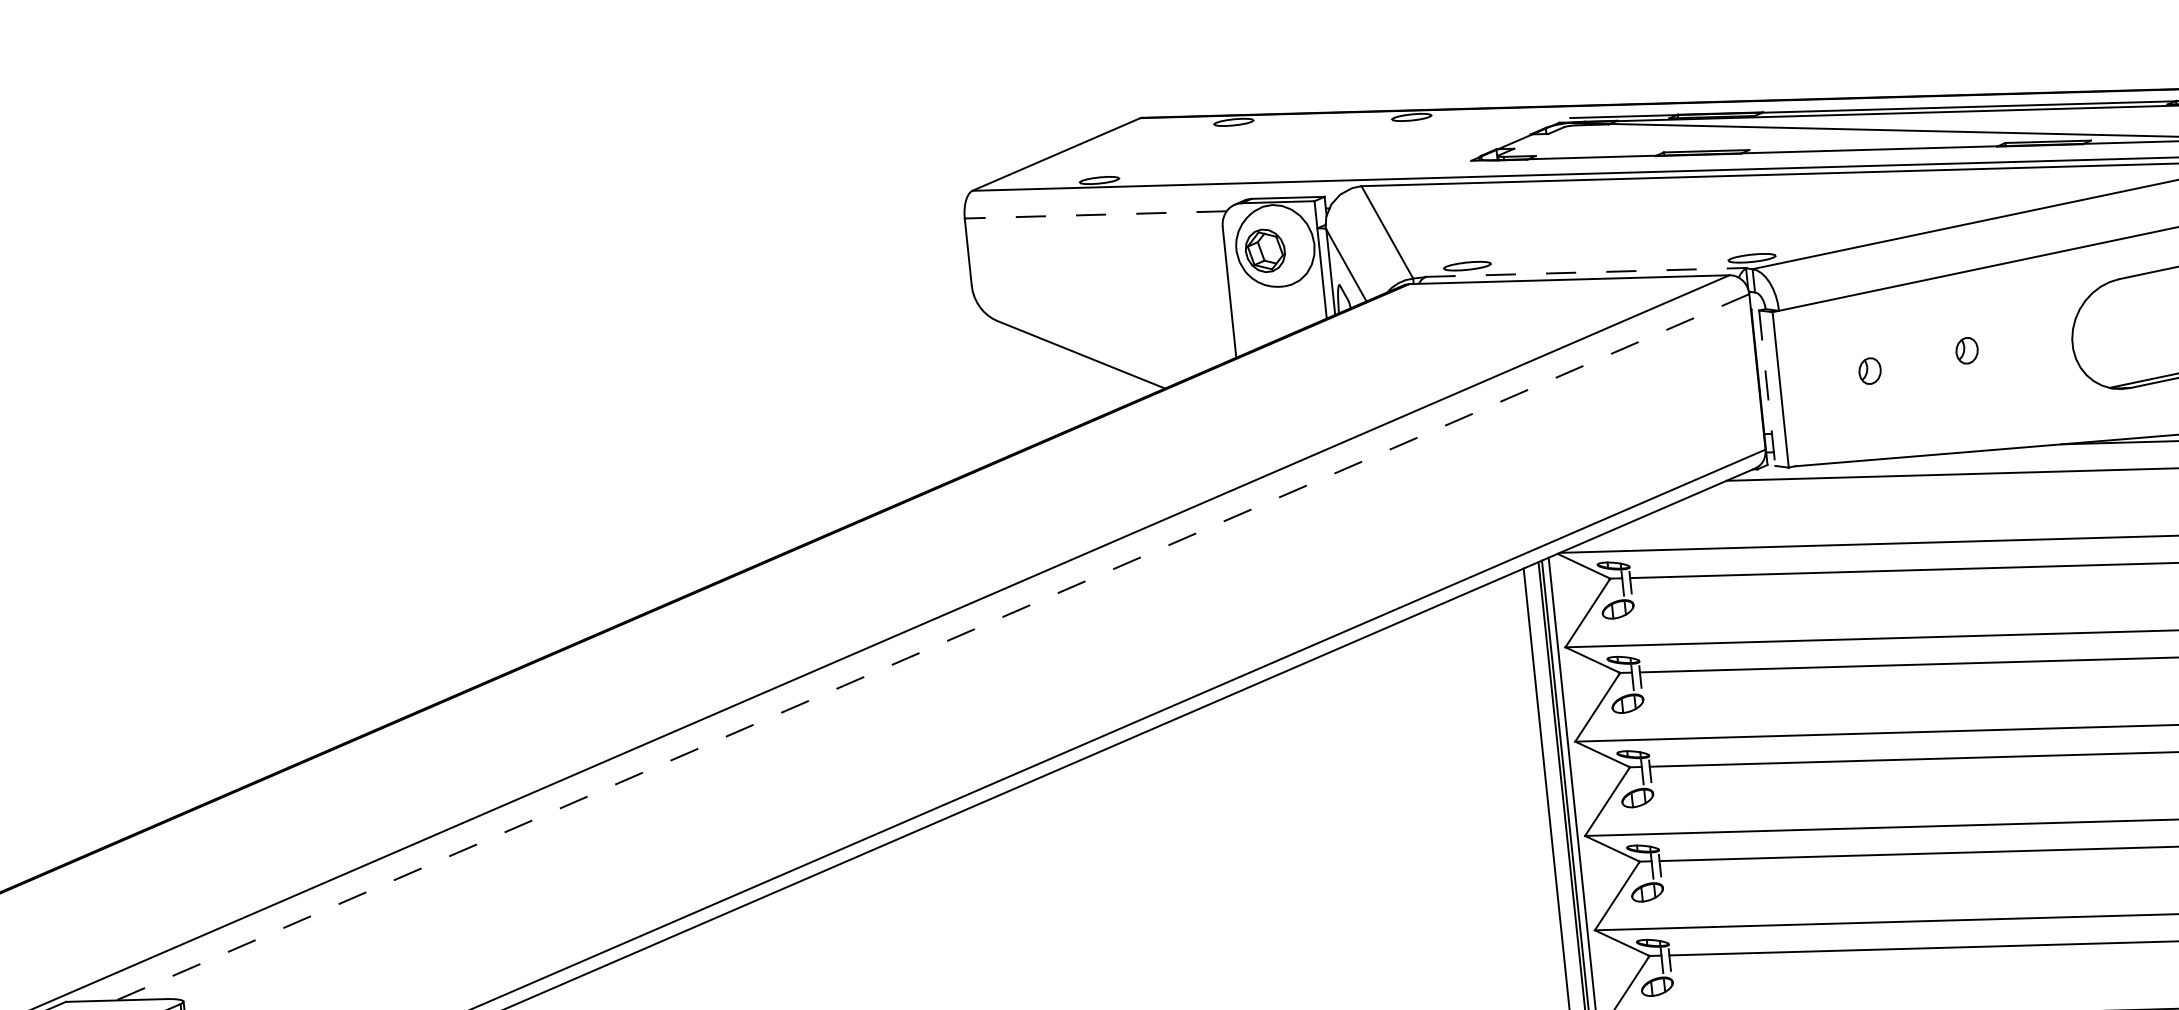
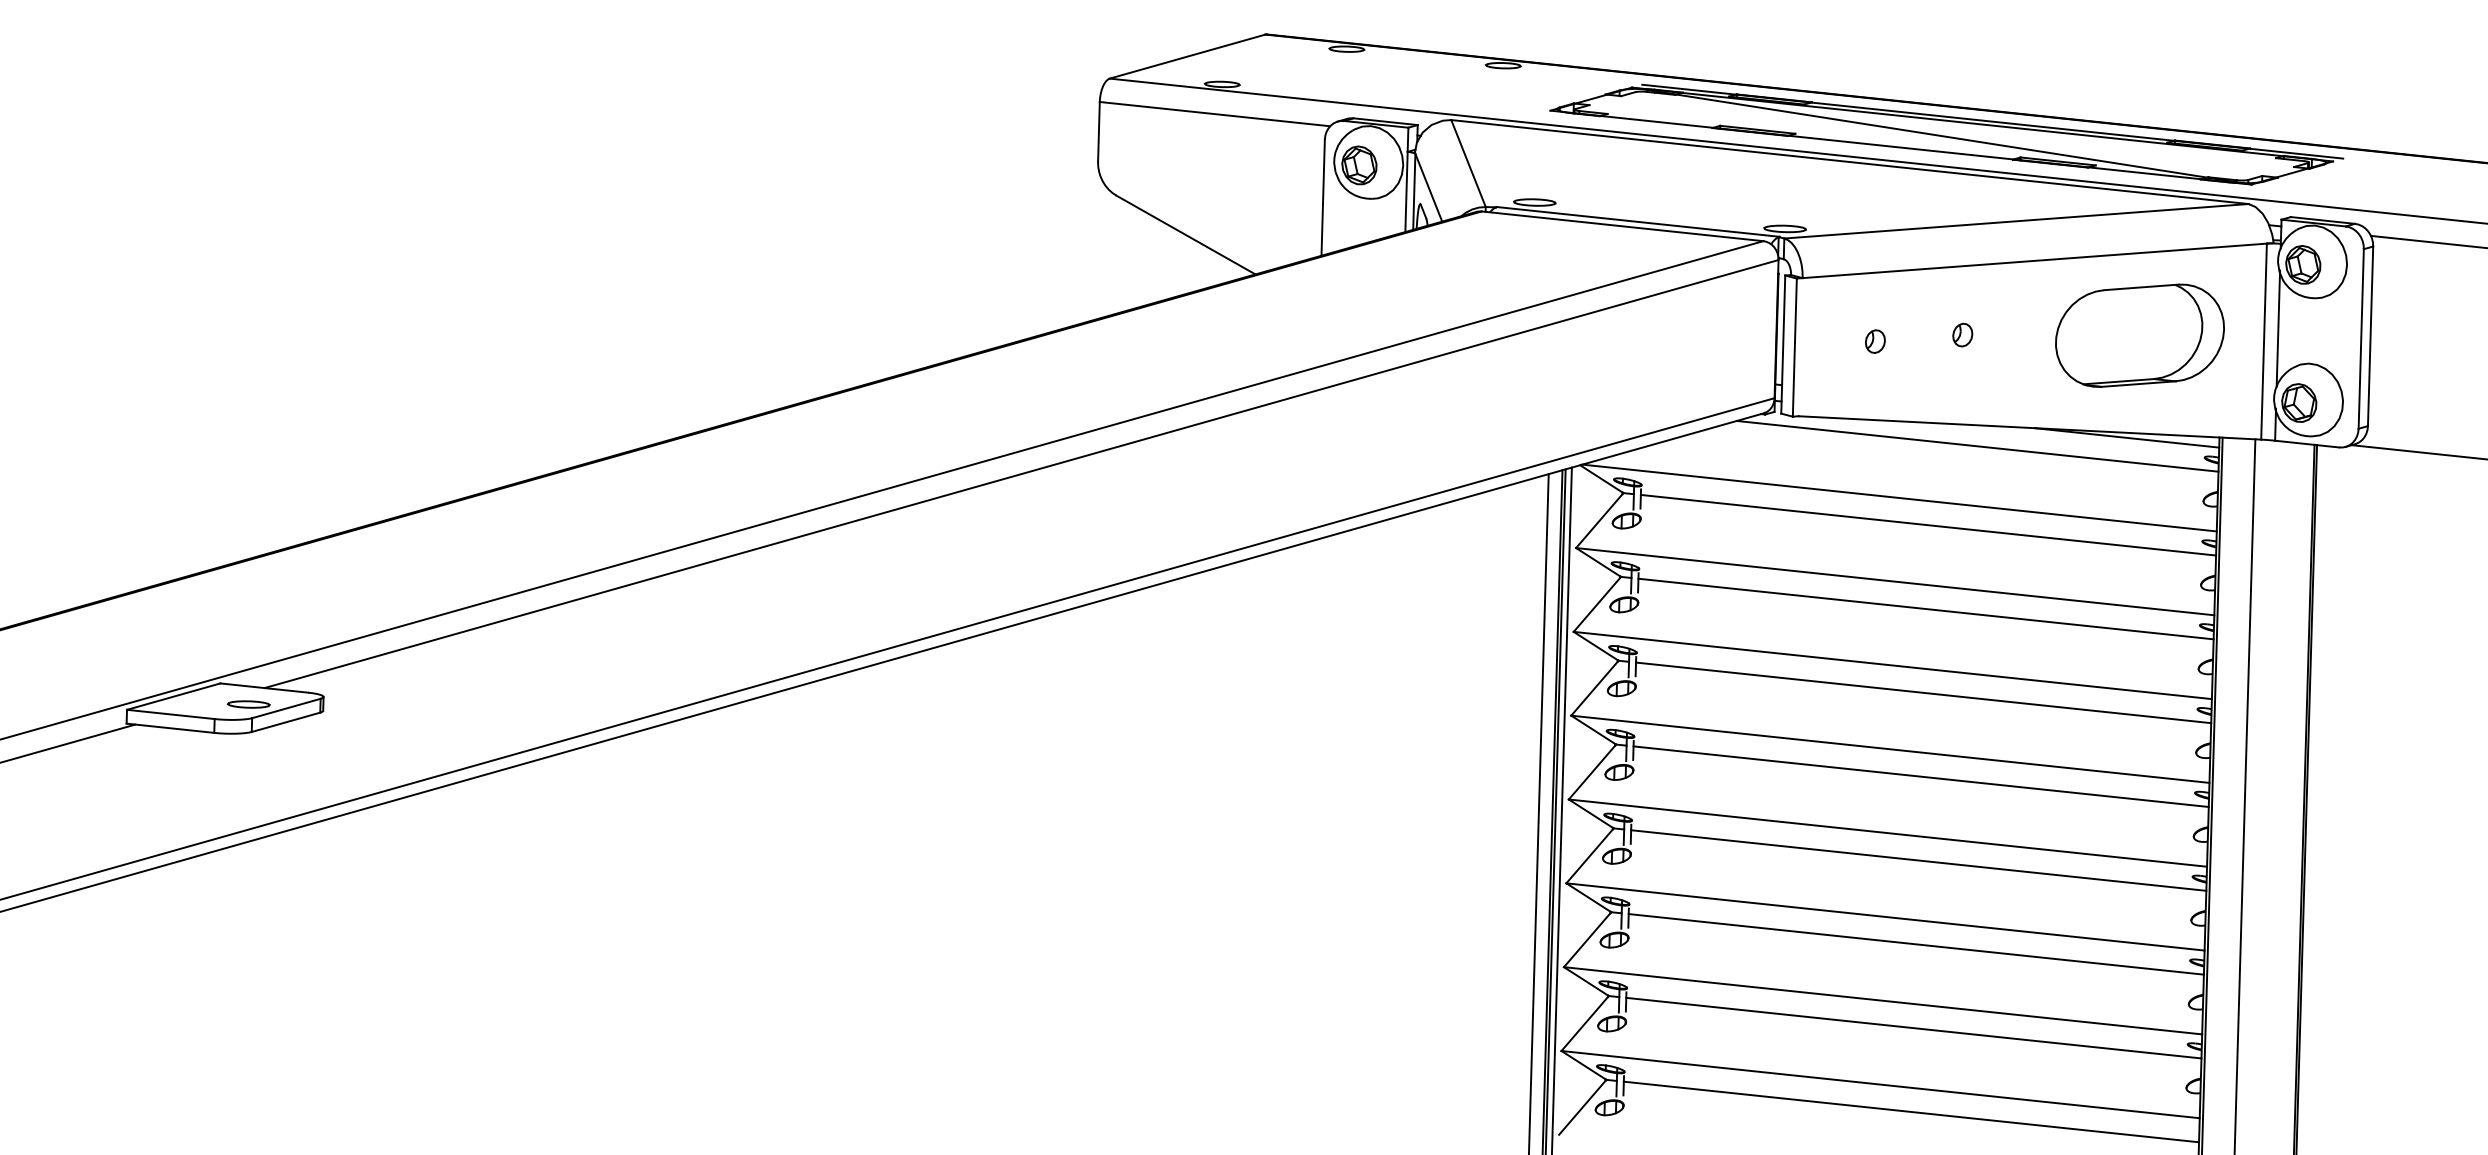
line: (1096, 215) -> (1215, 114), dashed -> solid
line: (1586, 271) -> (1638, 221), dashed -> solid
line: (1767, 389) -> (1783, 345), dashed -> solid
line: (932, 647) -> (1021, 474), dashed -> solid

